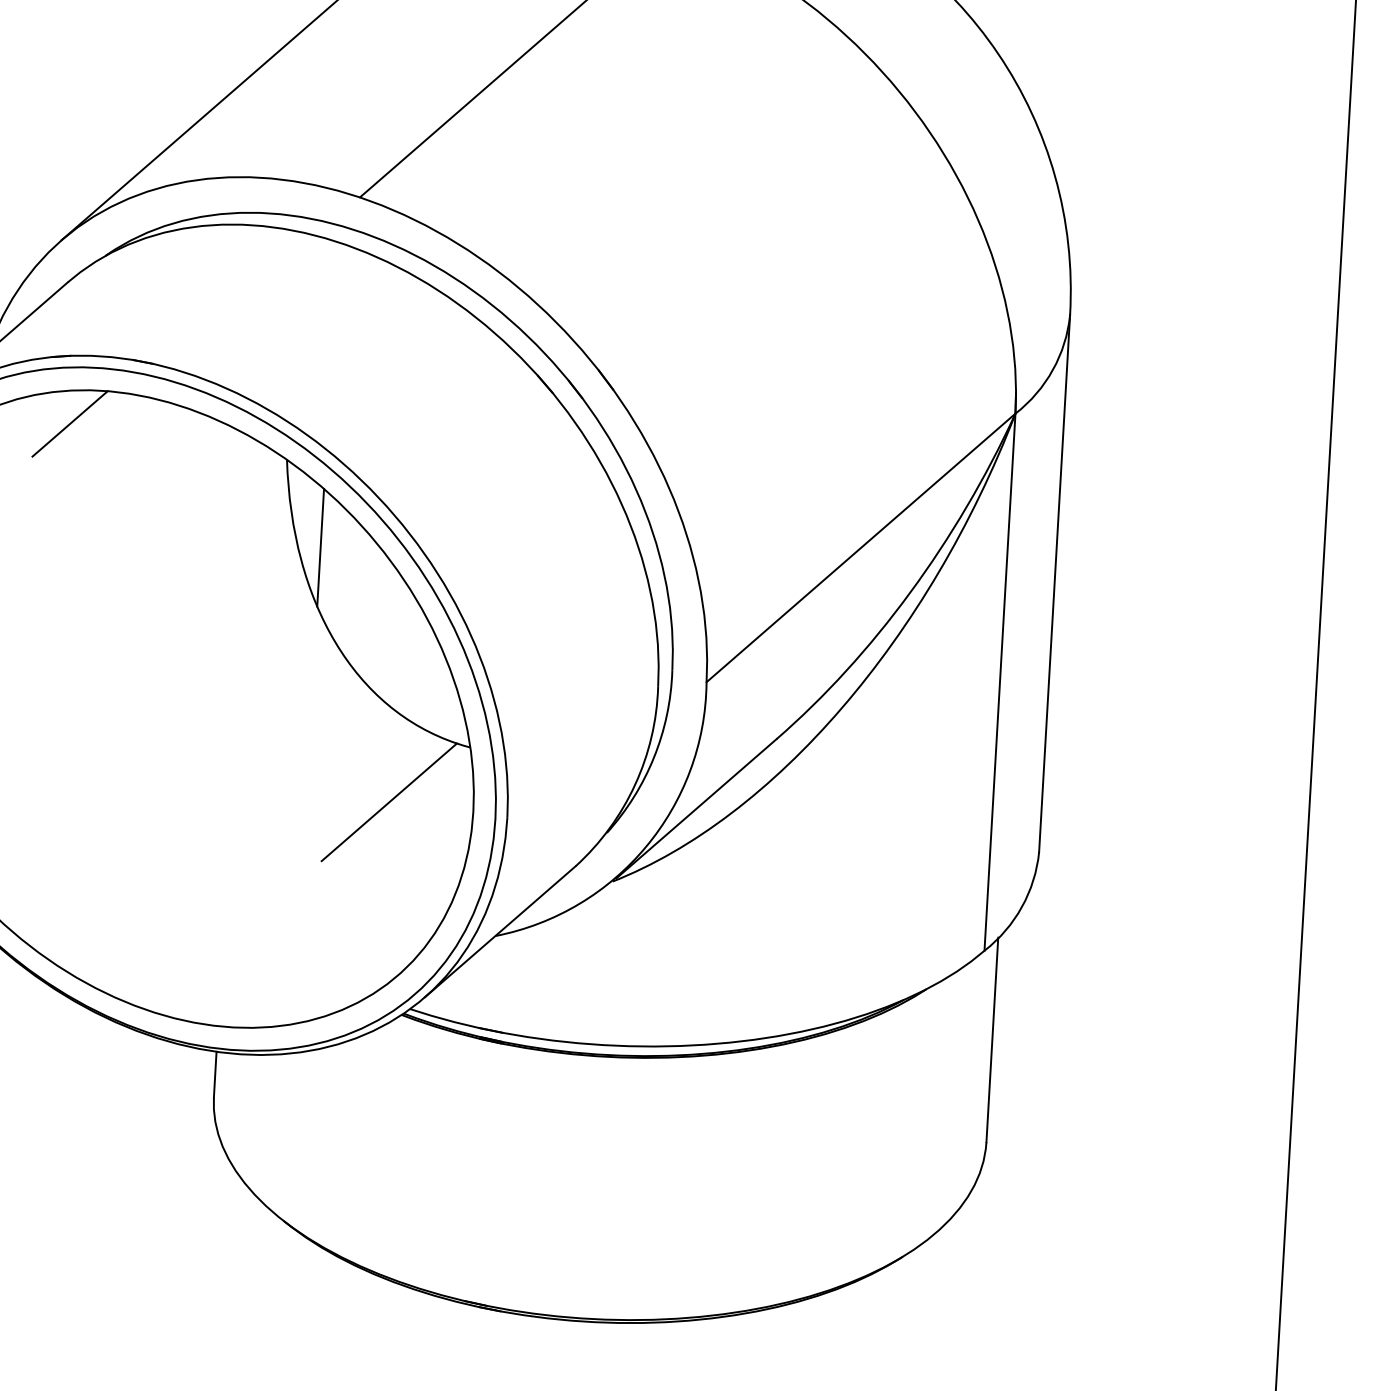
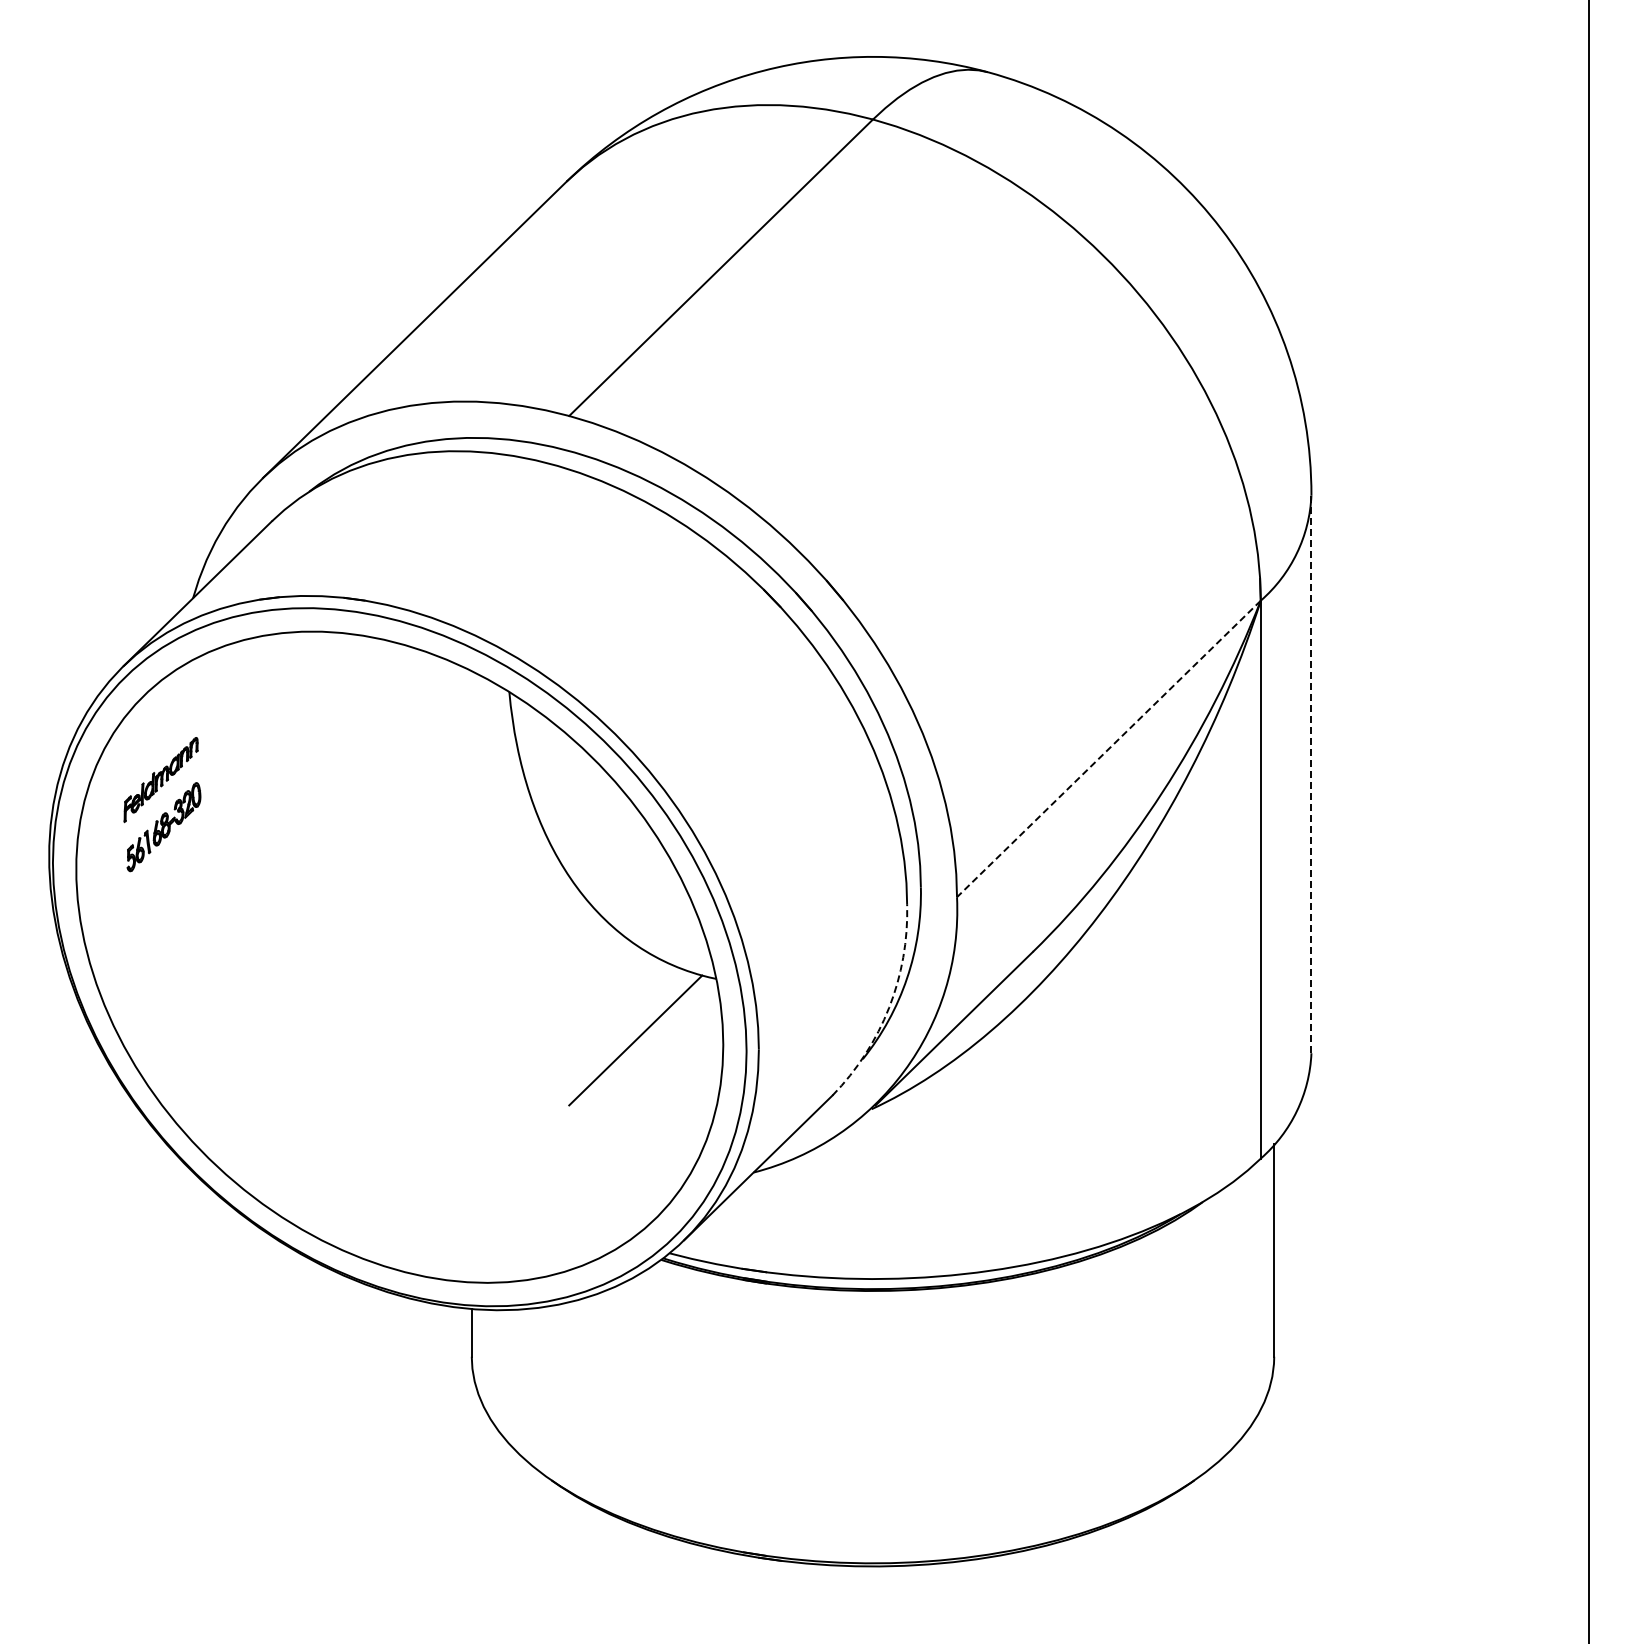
line: (69, 423) -> (282, 667), removed
line: (320, 547) -> (549, 780), removed
line: (860, 548) -> (1108, 749), solid -> dashed
line: (1054, 583) -> (1311, 774), solid -> dashed
arc: (635, 784) -> (889, 1007), solid -> dashed

